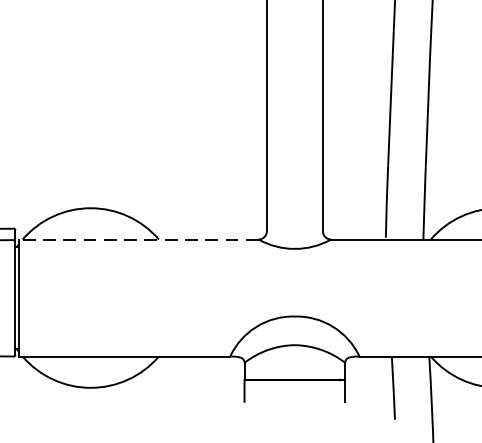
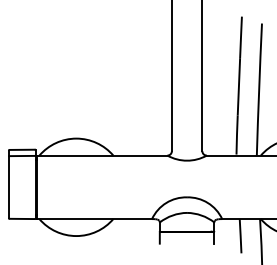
line: (137, 239) -> (101, 155), dashed -> solid

